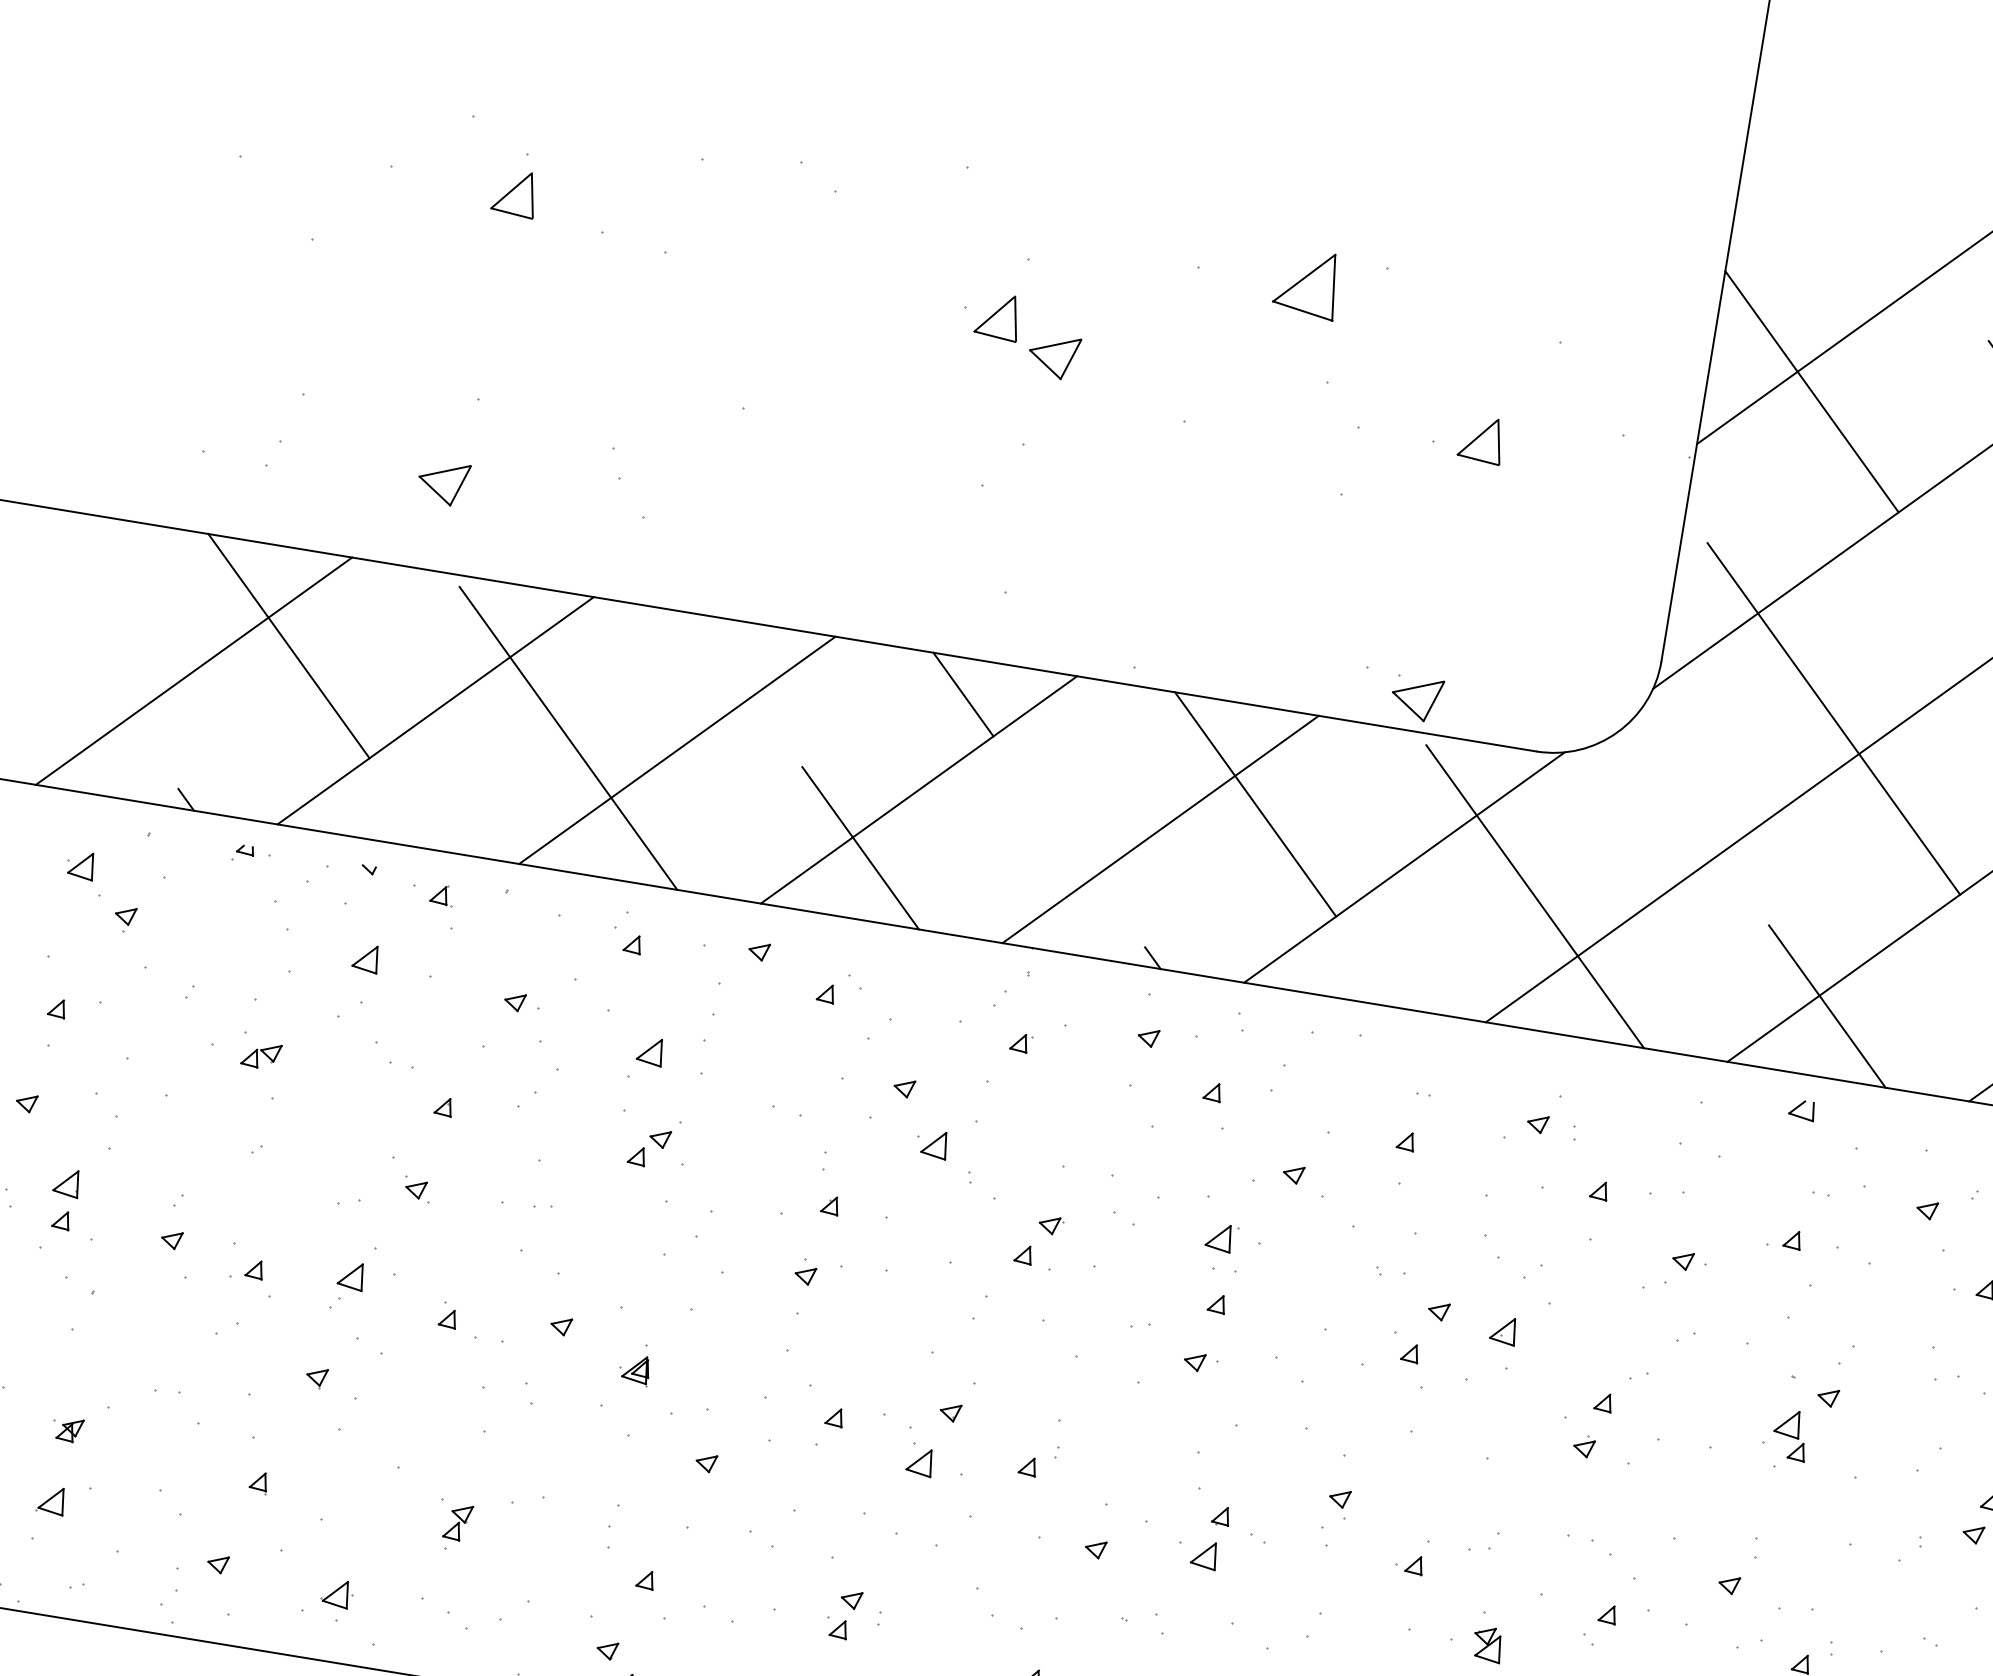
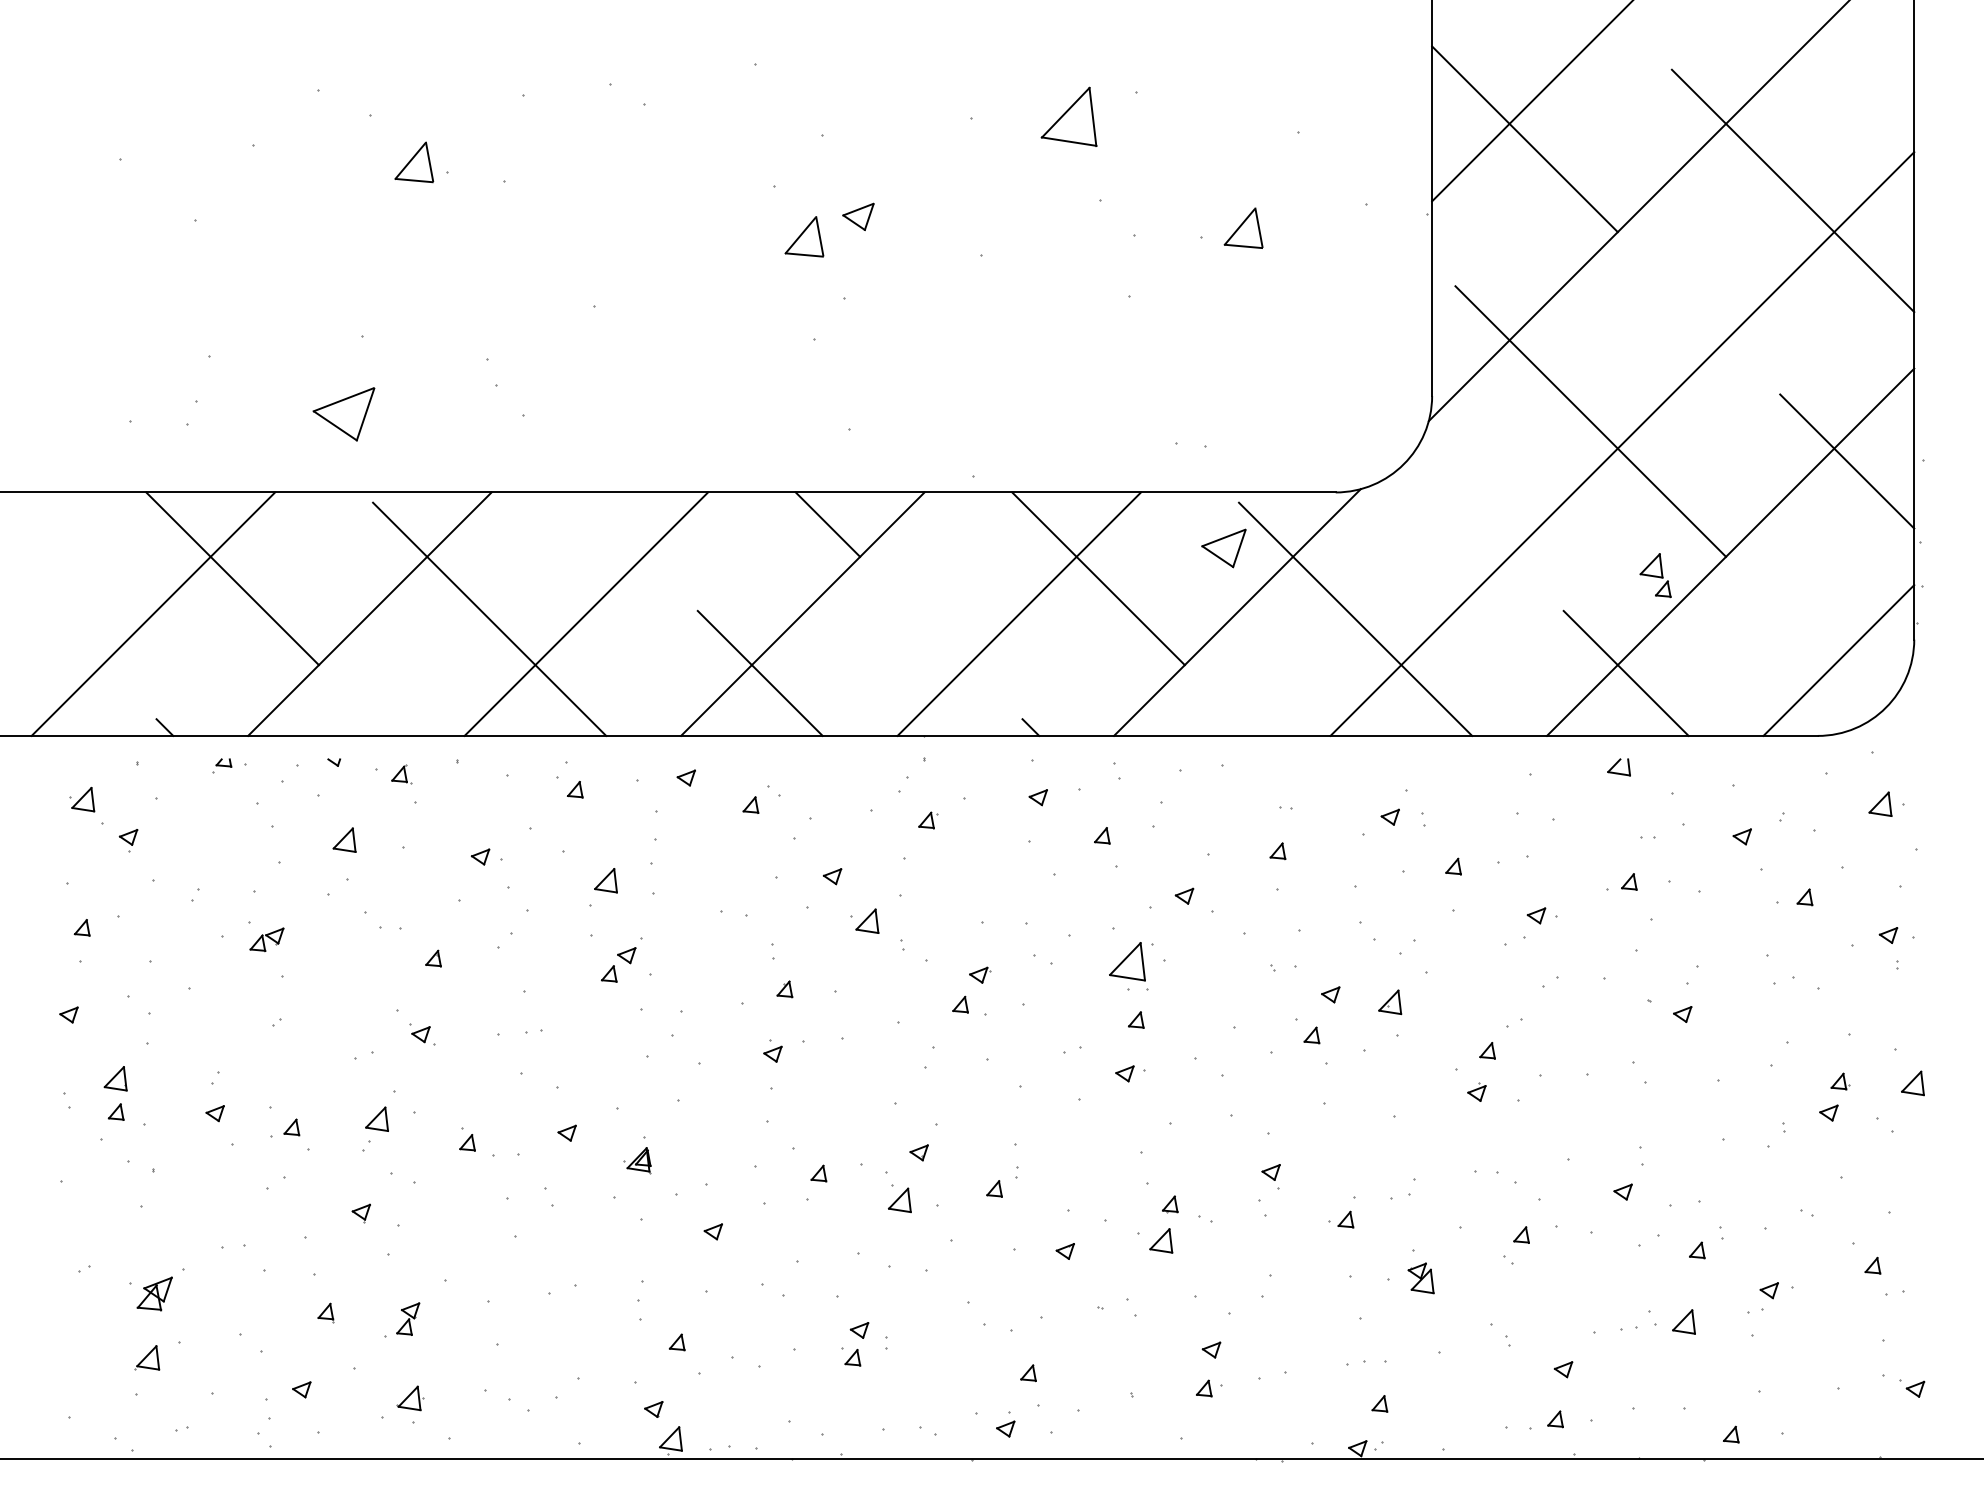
part: (515, 193) -> (414, 162), moved
part: (998, 316) -> (804, 236), moved
part: (1053, 356) -> (858, 216), size x0.7
part: (442, 483) -> (343, 414), size x1.4
part: (1416, 698) -> (1223, 548), moved
part: (1221, 1237) -> (1130, 961), size x1.6
part: (67, 1429) -> (151, 1293), size x1.6
part: (1790, 1435) -> (1655, 575), moved
part: (458, 1521) -> (408, 1318), moved

